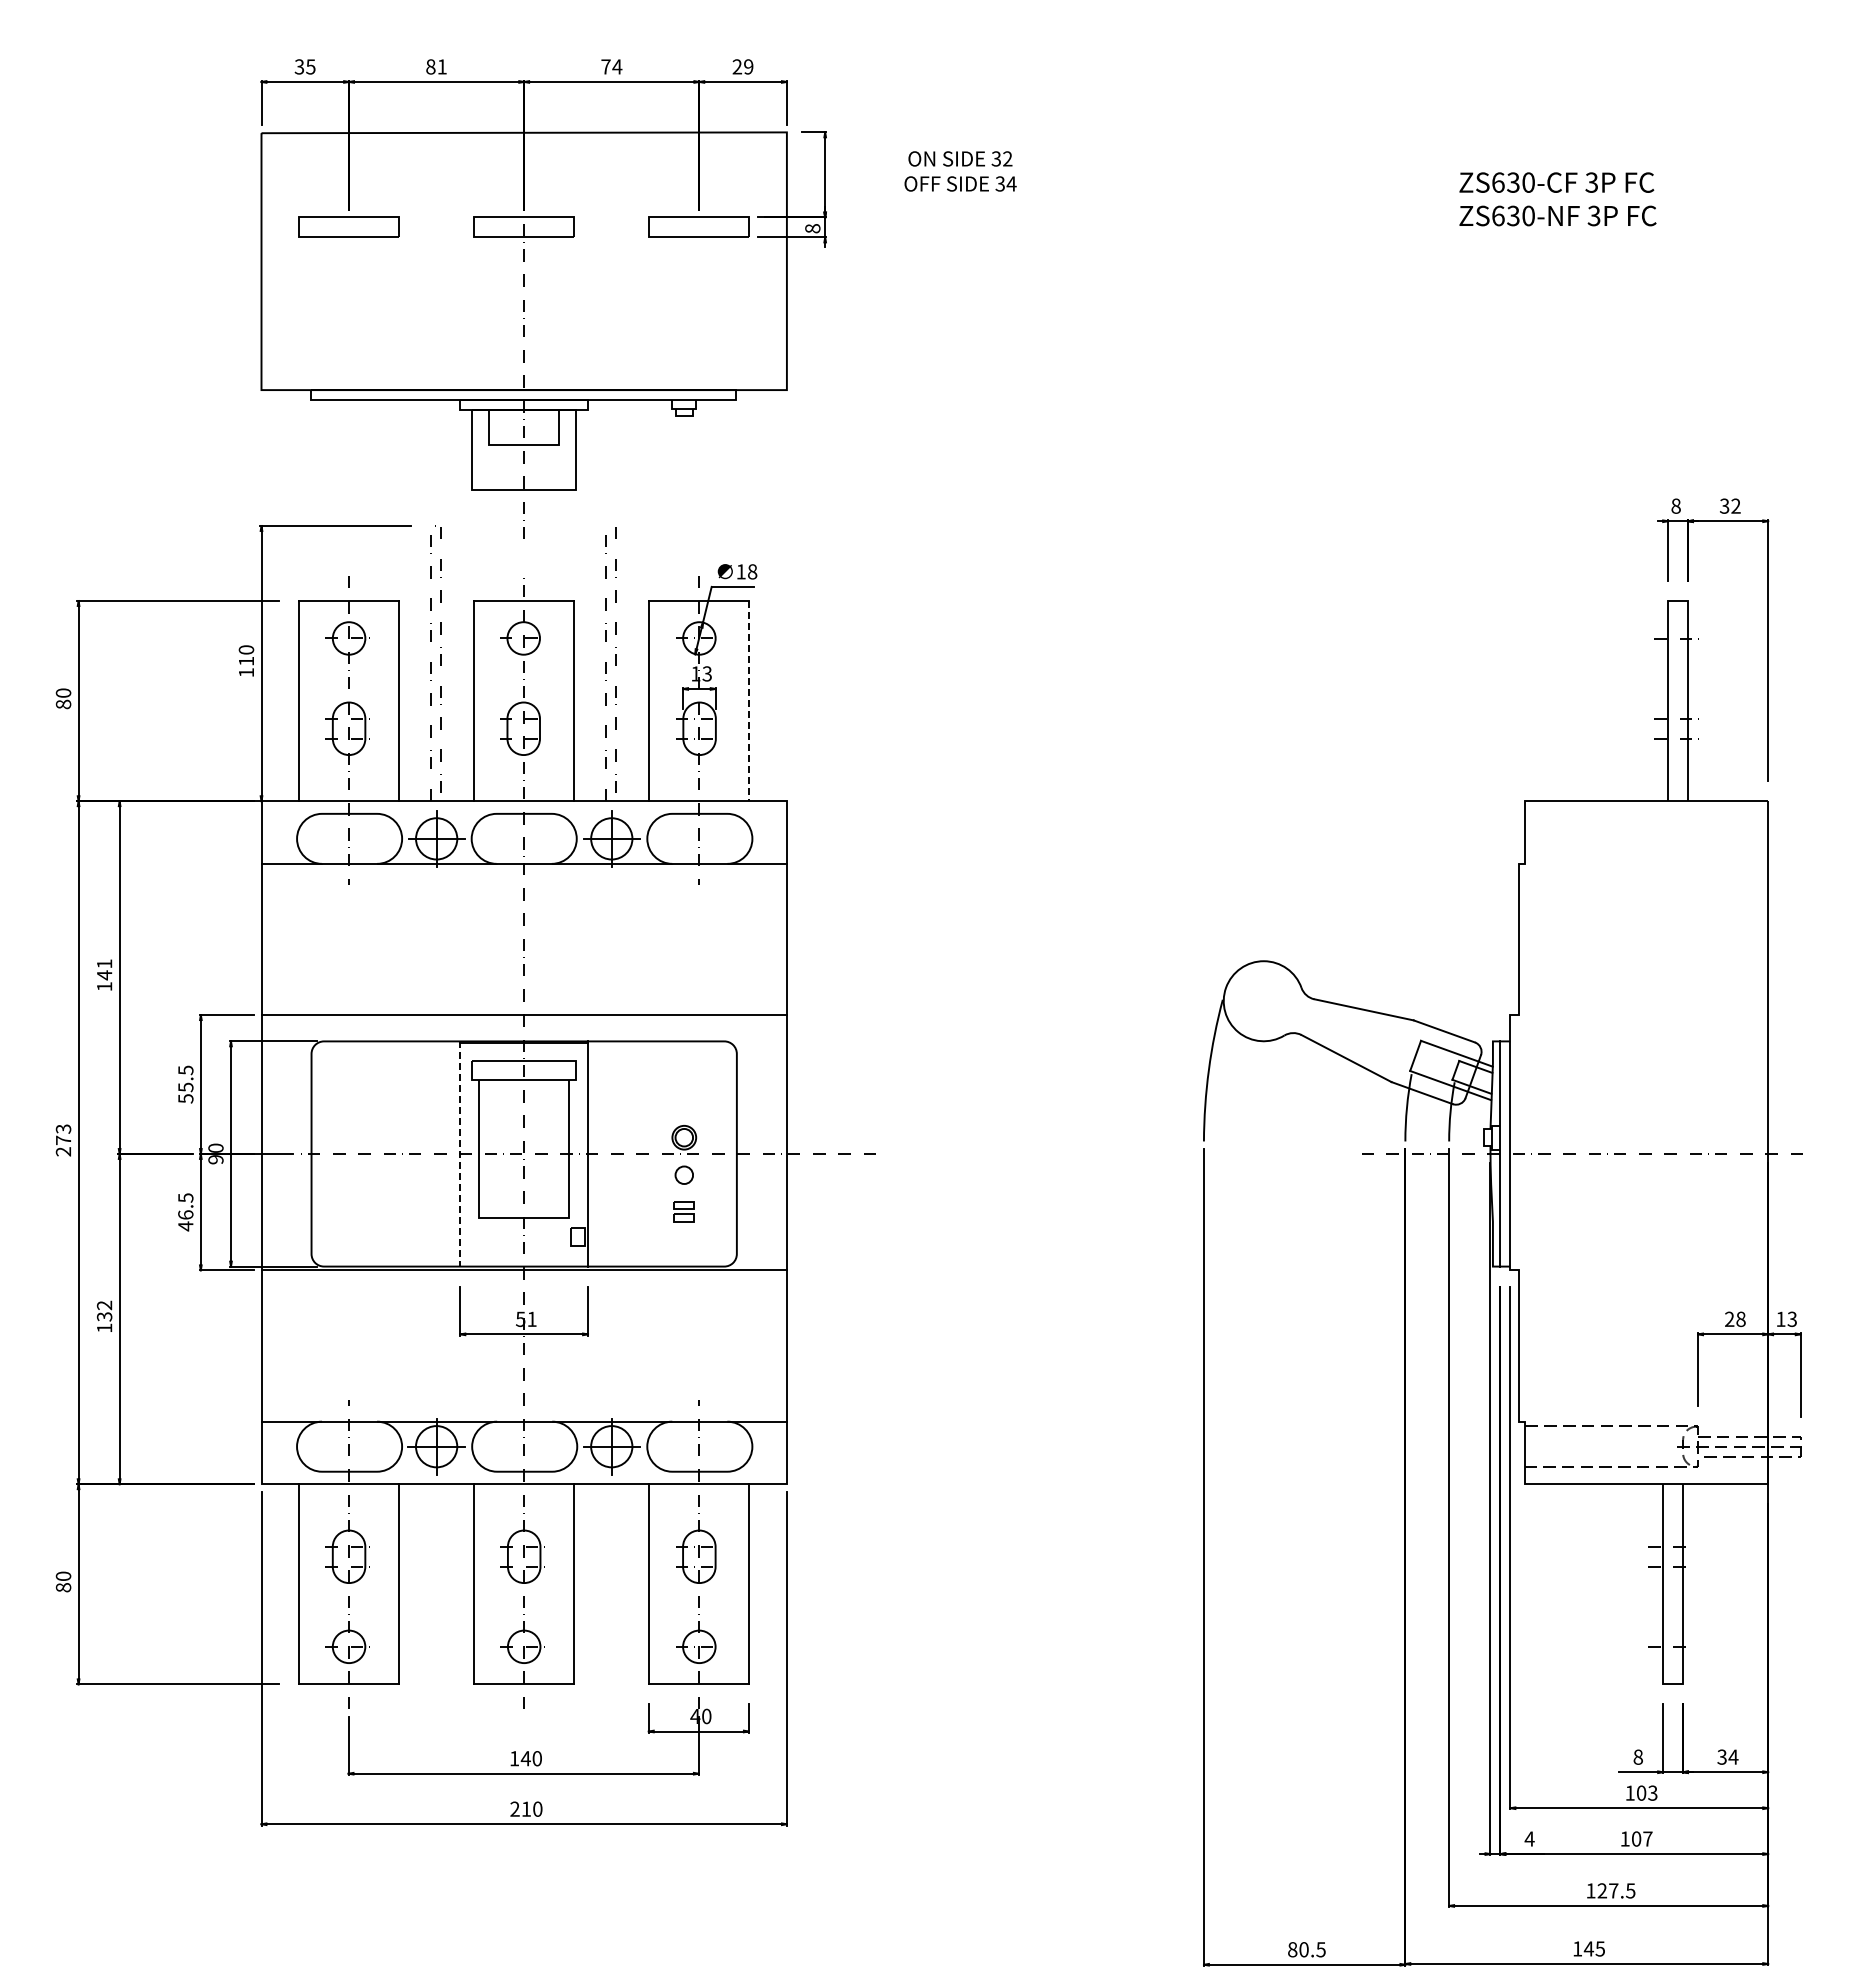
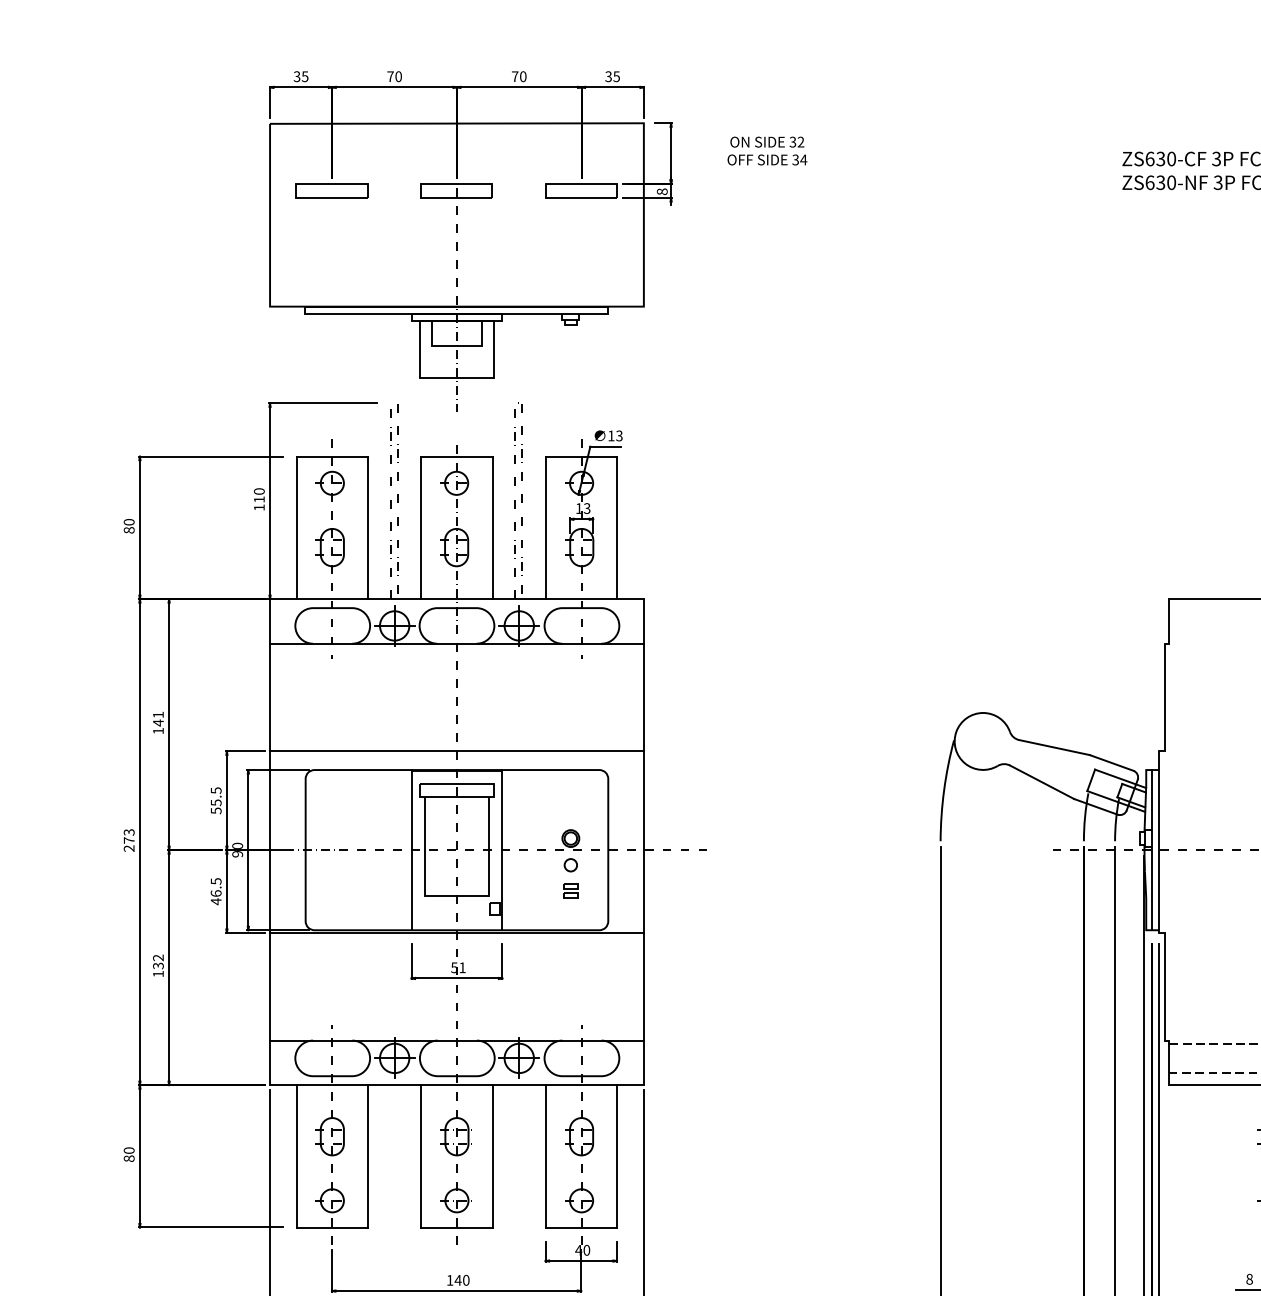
text: (436, 66) -> (394, 76), 81 -> 70
text: (617, 66) -> (523, 76), 74 -> 70
text: (742, 66) -> (612, 76), 29 -> 35
text: (752, 571) -> (619, 435), 18 -> 13
line: (749, 701) -> (617, 528), dashed -> solid
line: (460, 1153) -> (411, 849), dashed -> solid

